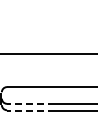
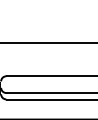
line: (30, 103) -> (29, 92), dashed -> solid
line: (30, 111) -> (29, 100), dashed -> solid

